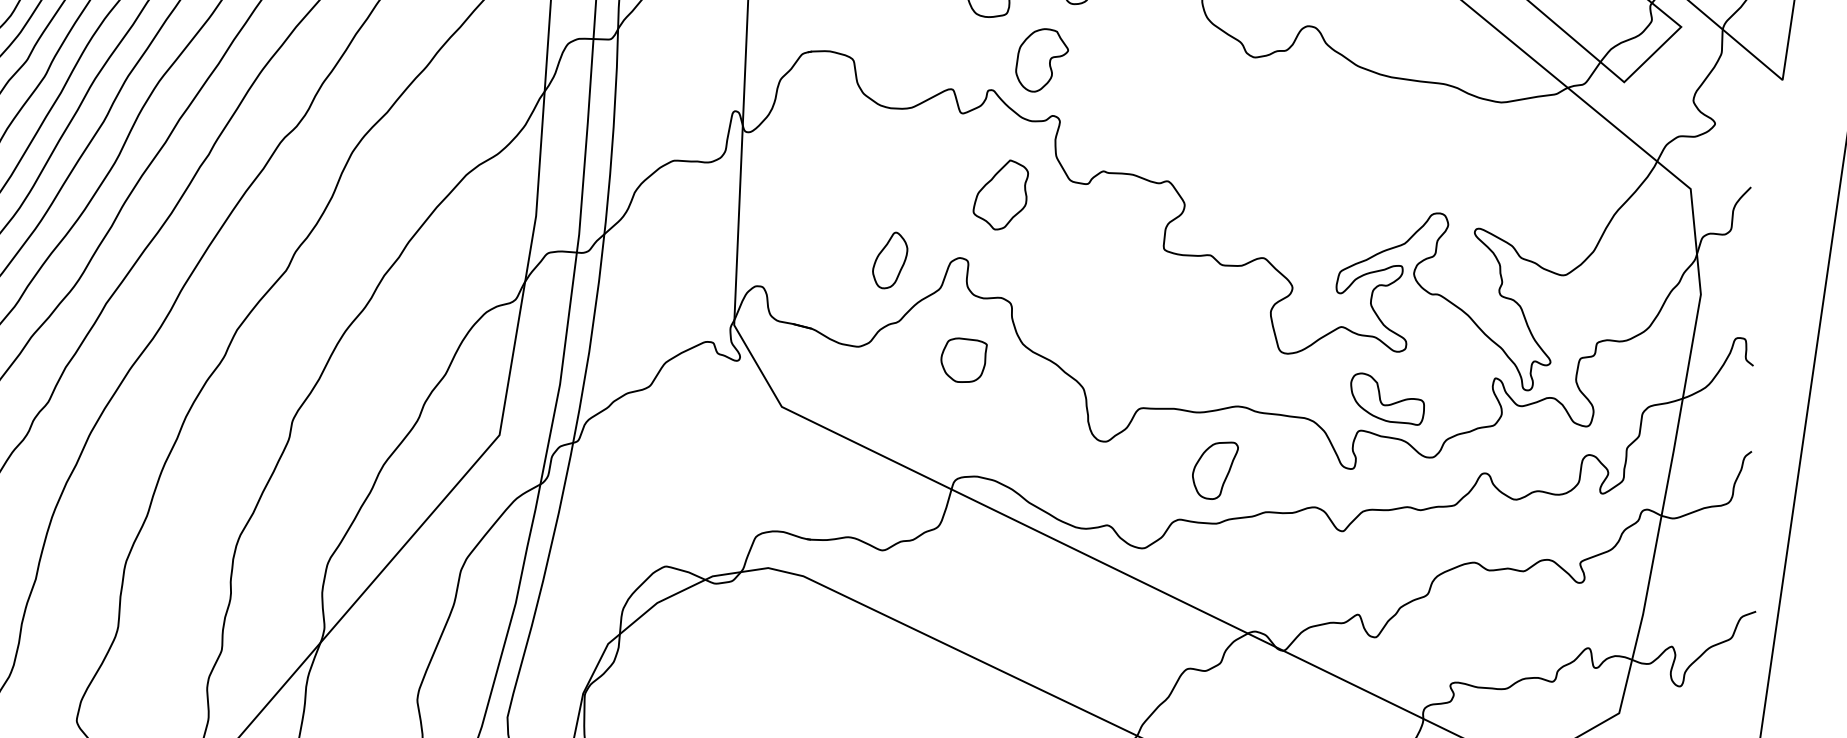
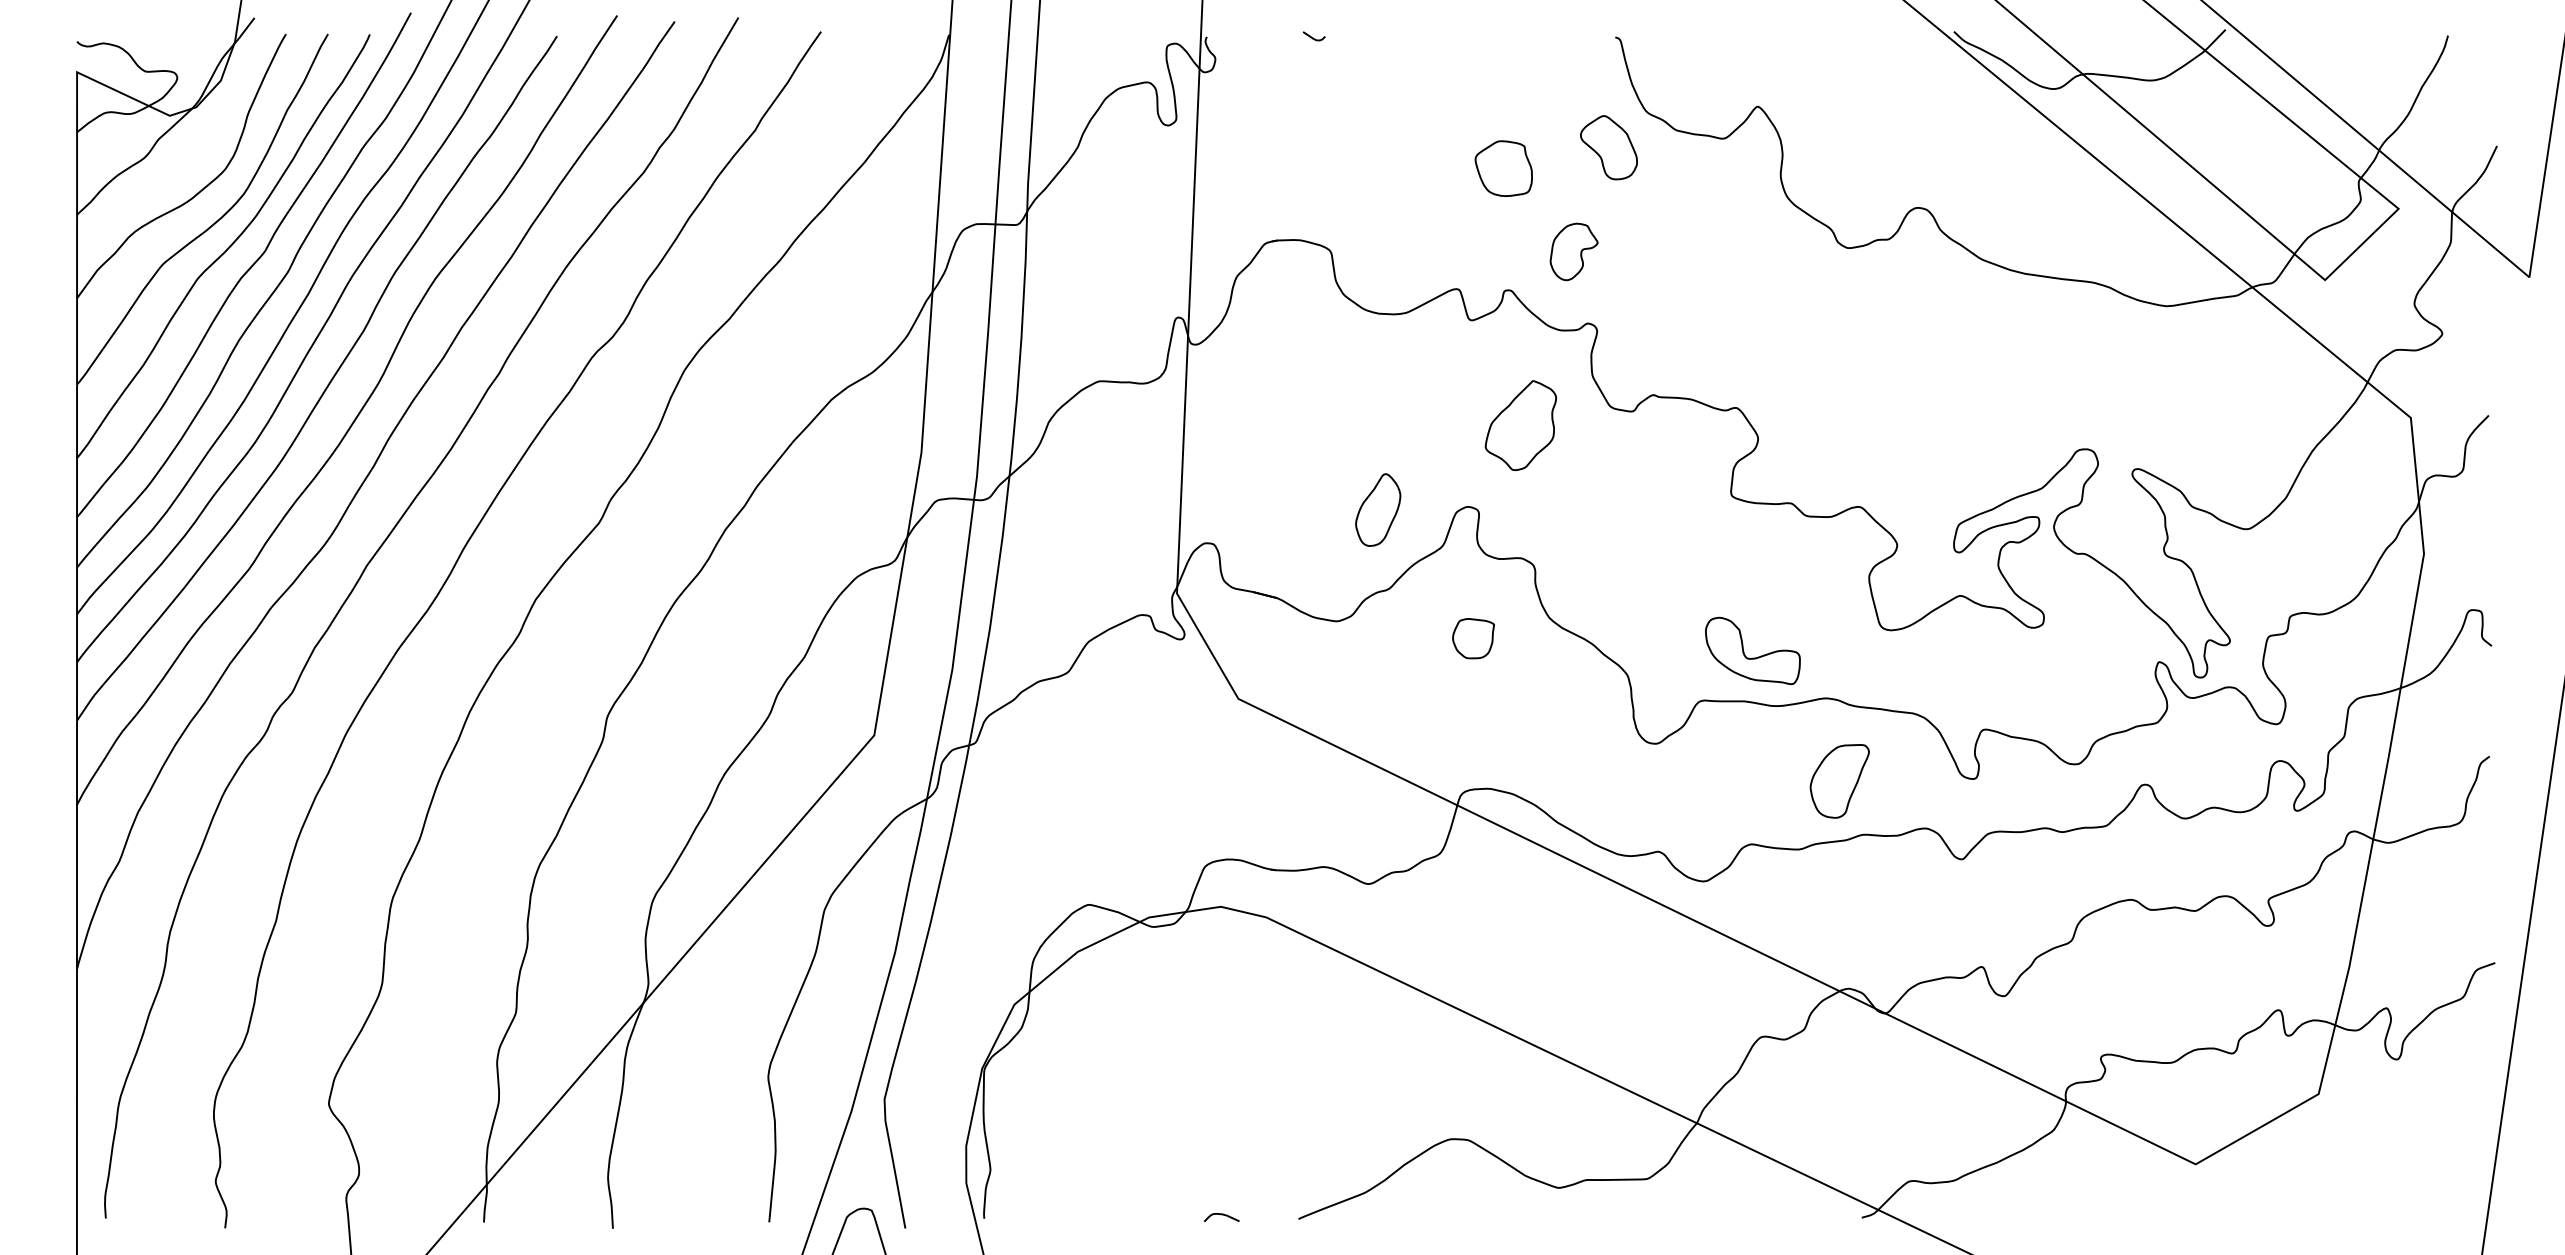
part: (1041, 60) -> (1573, 251), size x0.7
part: (964, 360) -> (1473, 638), size x0.7
part: (1387, 404) -> (1752, 657), moved
part: (1215, 470) -> (1839, 781), moved

